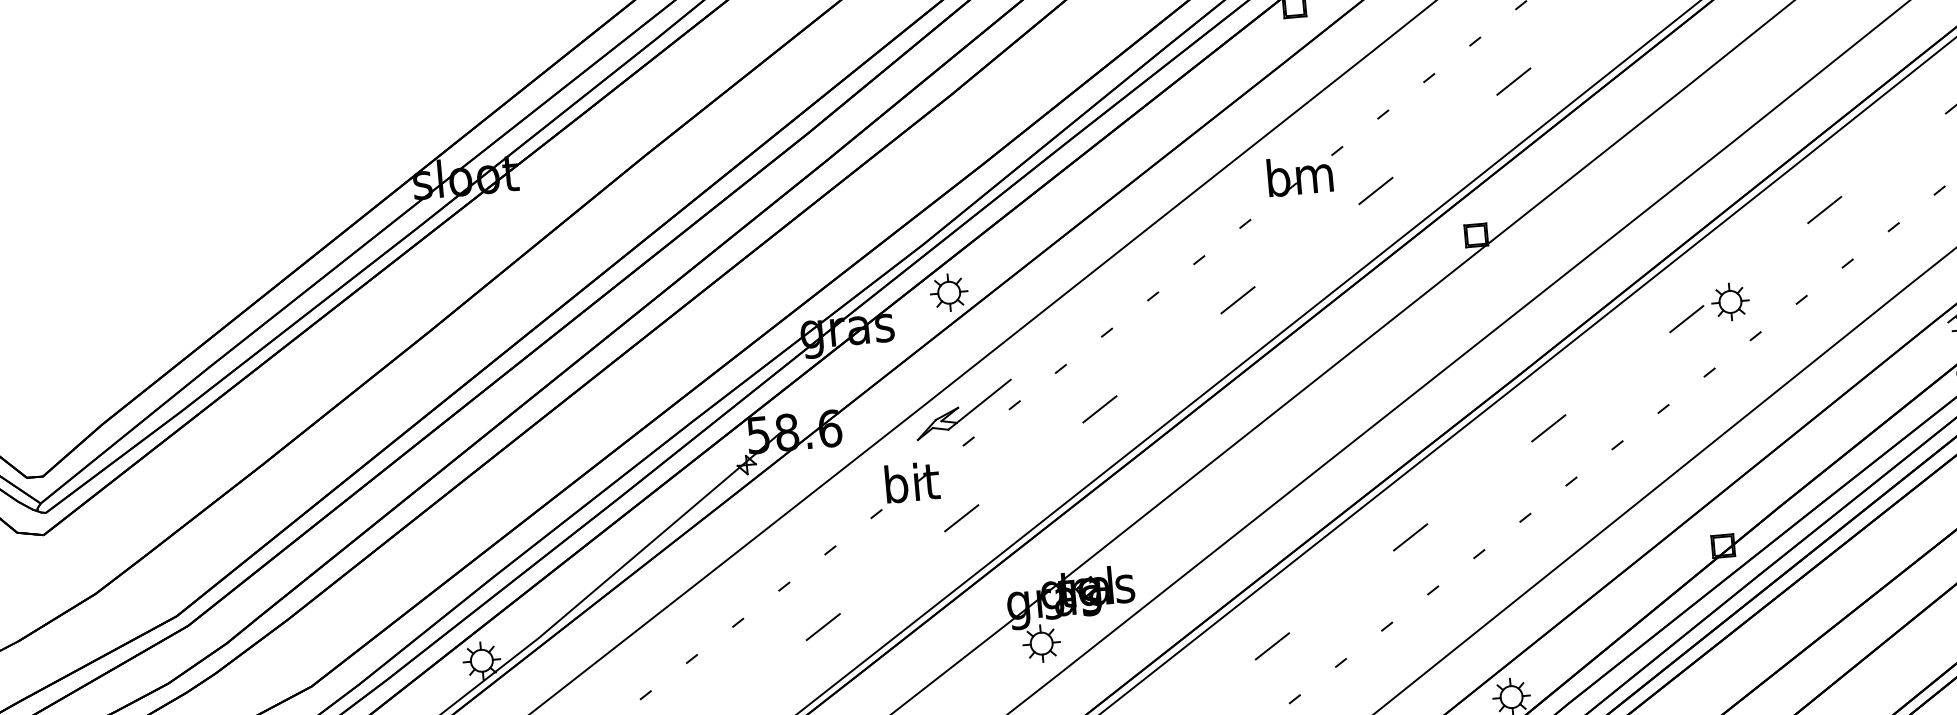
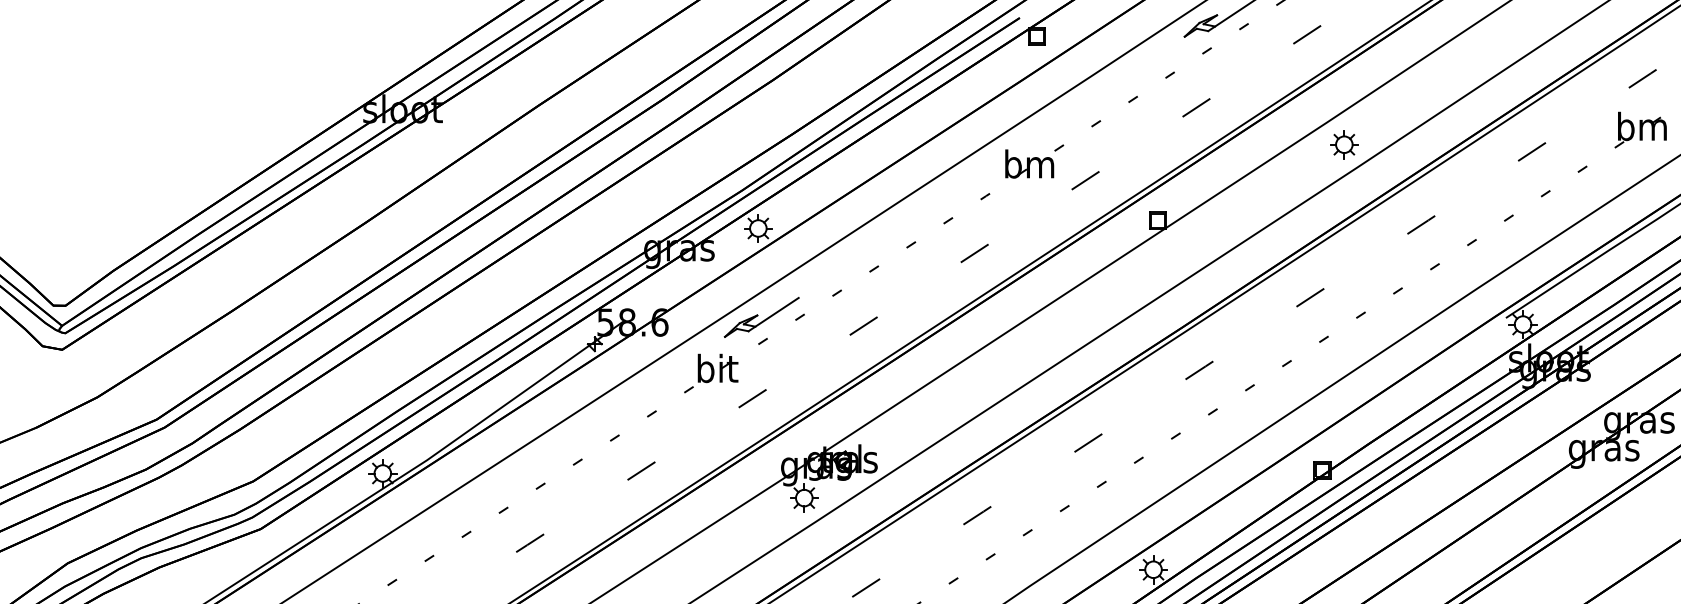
part: (1730, 301) -> (1344, 144), moved

